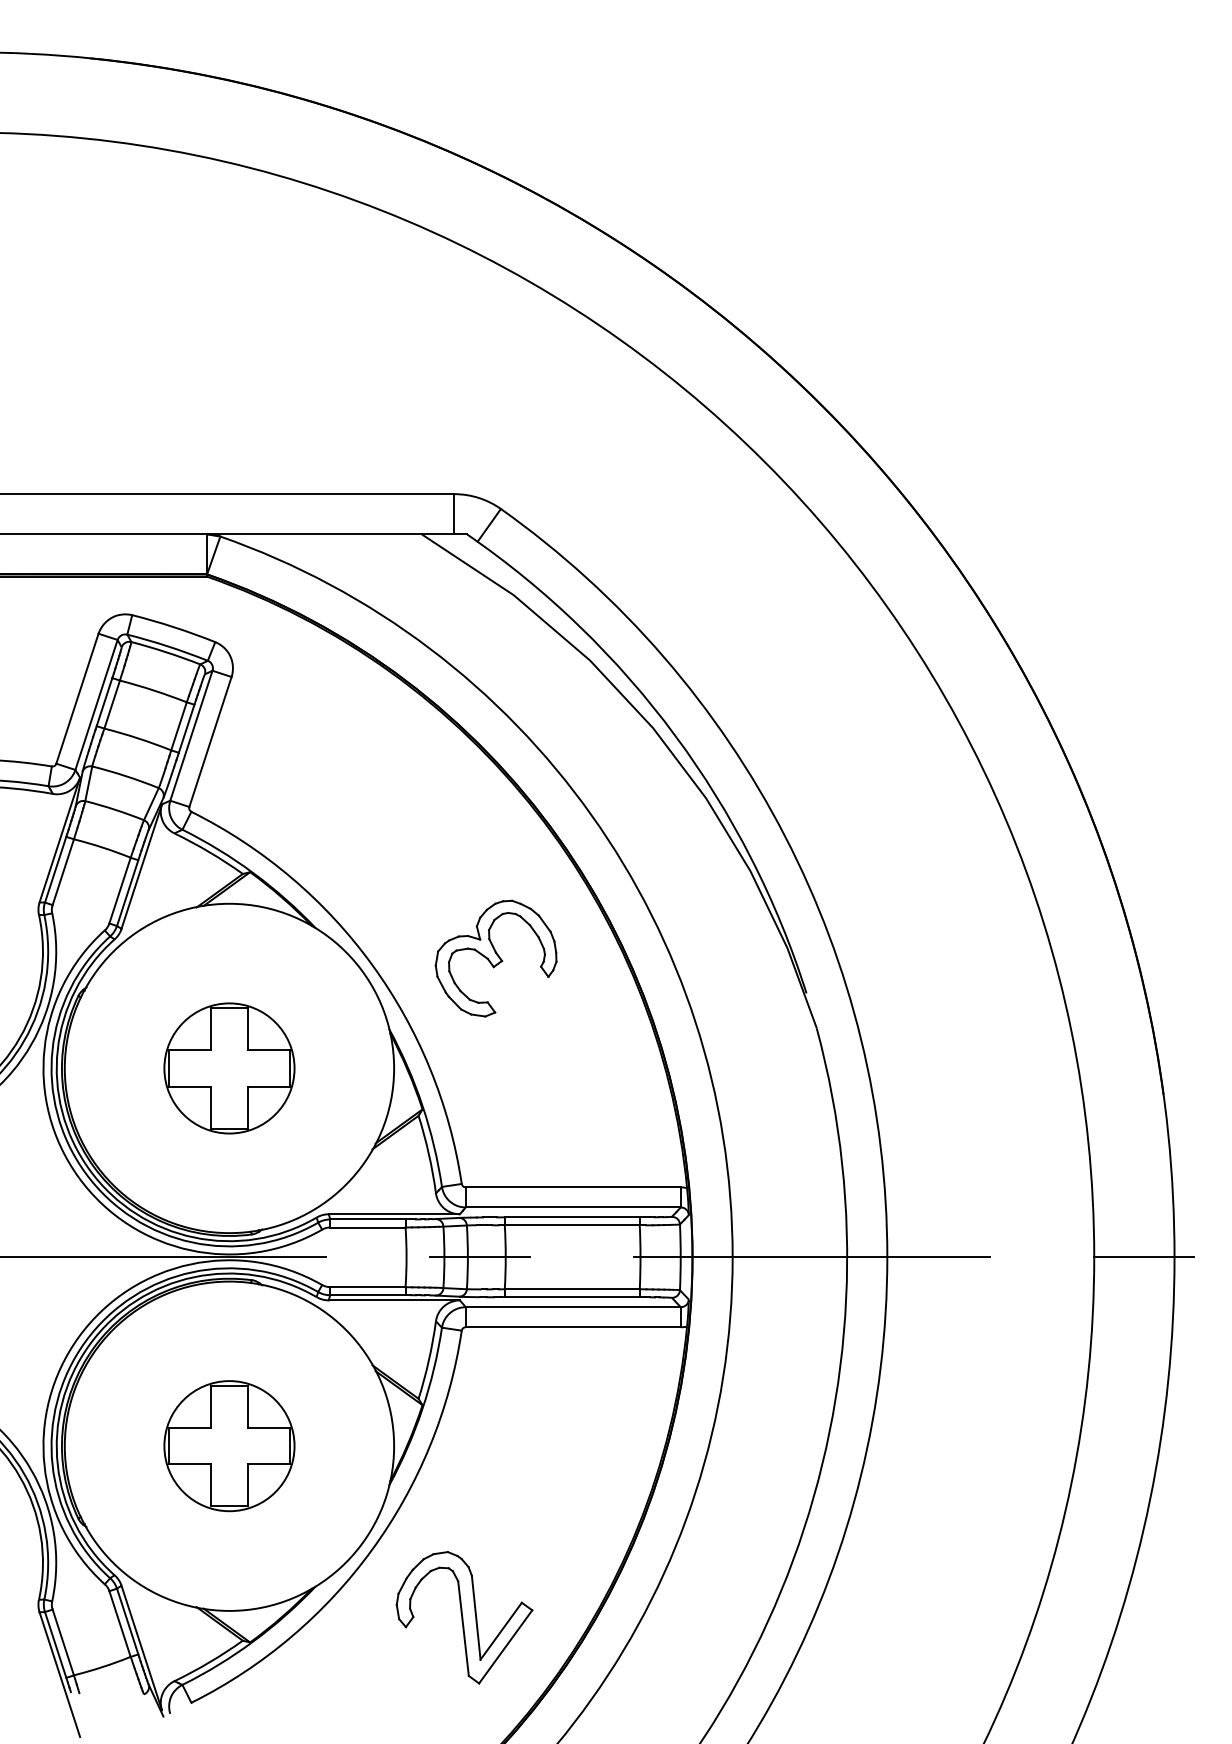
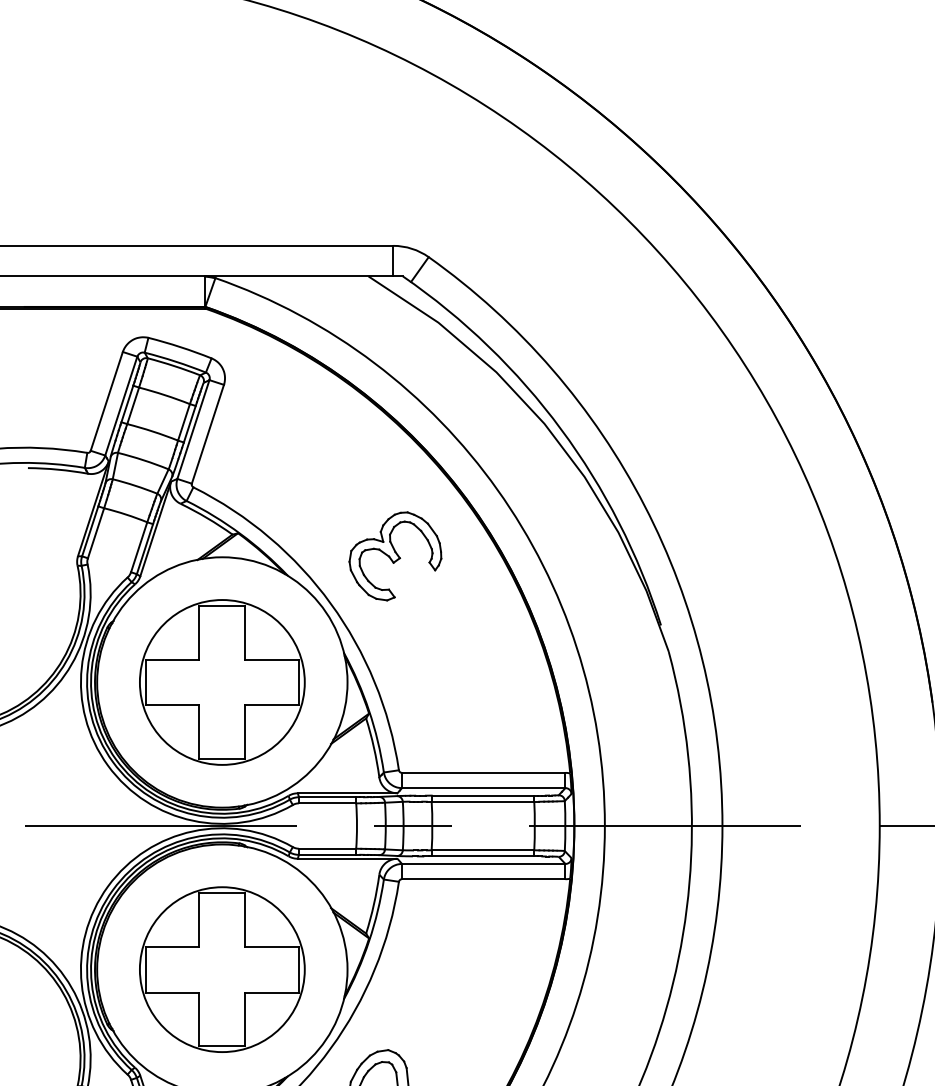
part: (495, 958) -> (394, 556), moved
part: (229, 1068) -> (222, 682), size x1.67
part: (229, 1445) -> (222, 969), size x1.67

